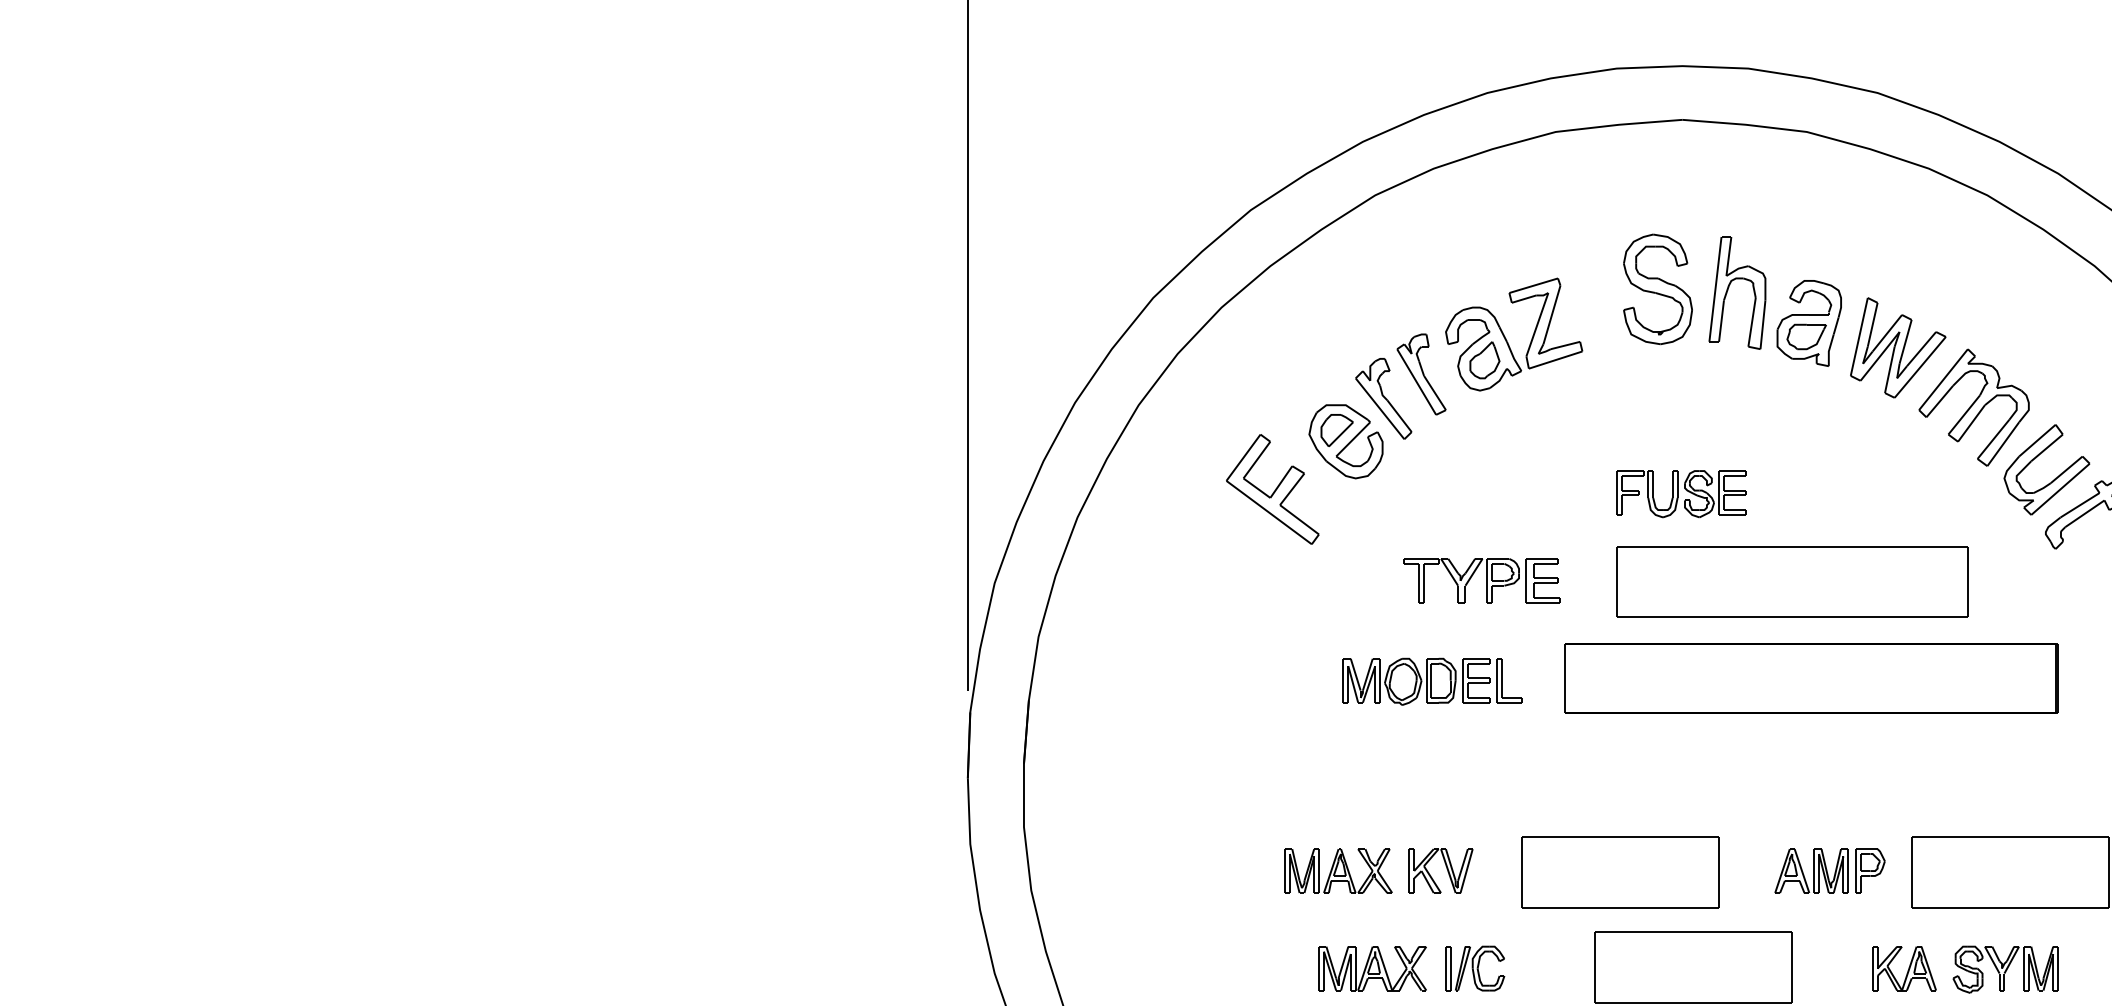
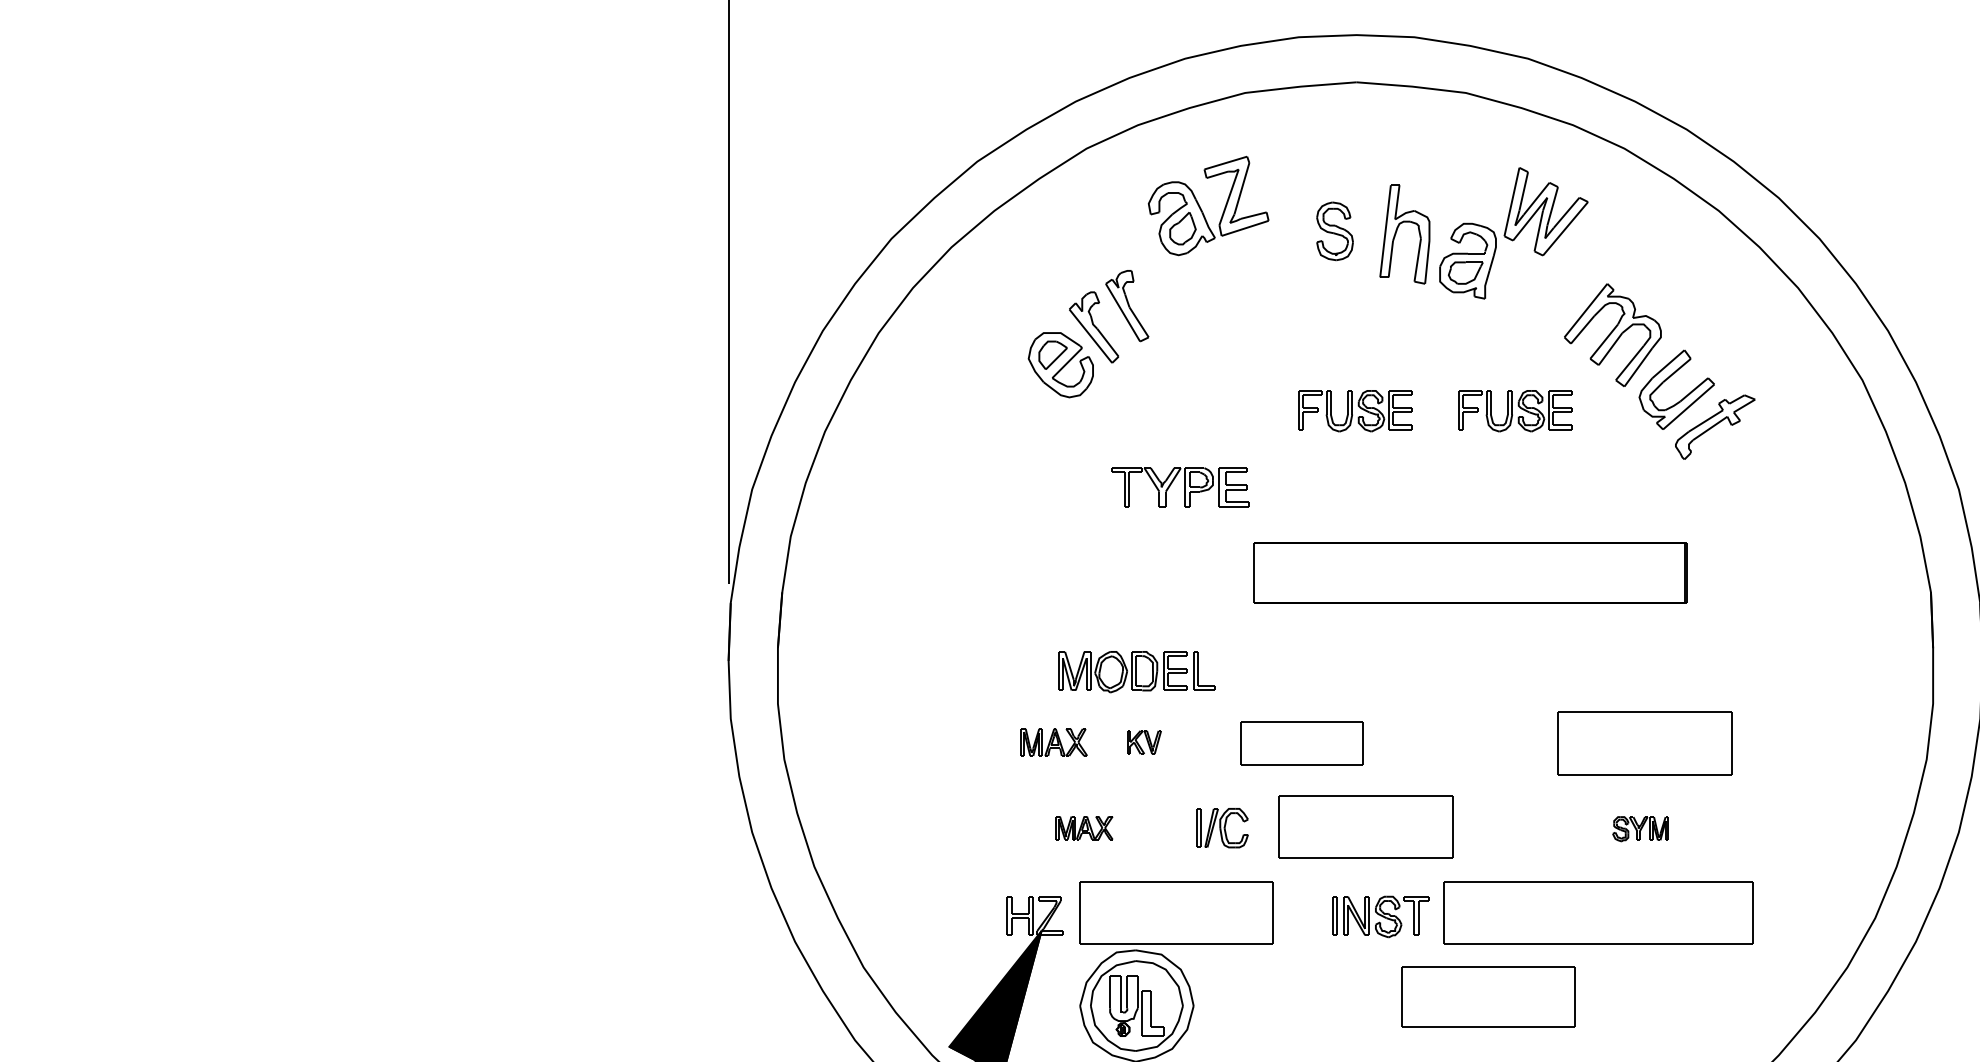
part: (1657, 289) -> (1334, 231), size x0.6
part: (1505, 337) -> (1201, 208), moved
part: (1897, 347) -> (1545, 211), moved
part: (1272, 488) -> (996, 406), removed
part: (1863, 494) -> (1515, 411), added
part: (1791, 580) -> (1452, 487), removed
part: (1432, 682) -> (1136, 672), moved
part: (1337, 871) -> (1053, 742), size x0.7
part: (1441, 871) -> (1144, 742), size x0.6
part: (1830, 871) -> (1486, 742), removed
part: (1619, 872) -> (1301, 743), size x0.7
part: (1372, 967) -> (1084, 827), size x0.6
part: (1904, 967) -> (1551, 827), removed
part: (1475, 969) -> (1222, 828), moved
part: (2005, 970) -> (1640, 829), size x0.6

